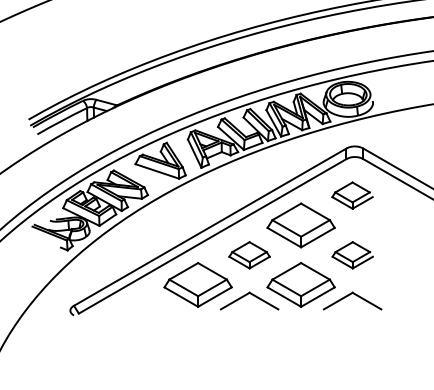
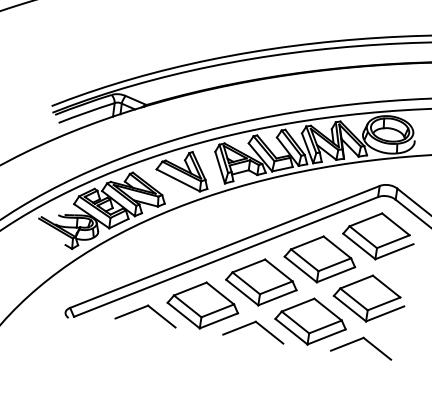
part: (352, 195) -> (378, 236), size x1.67
part: (249, 255) -> (261, 282), size x1.67
part: (352, 255) -> (369, 298), size x1.67
part: (146, 300) -> (146, 313), added

